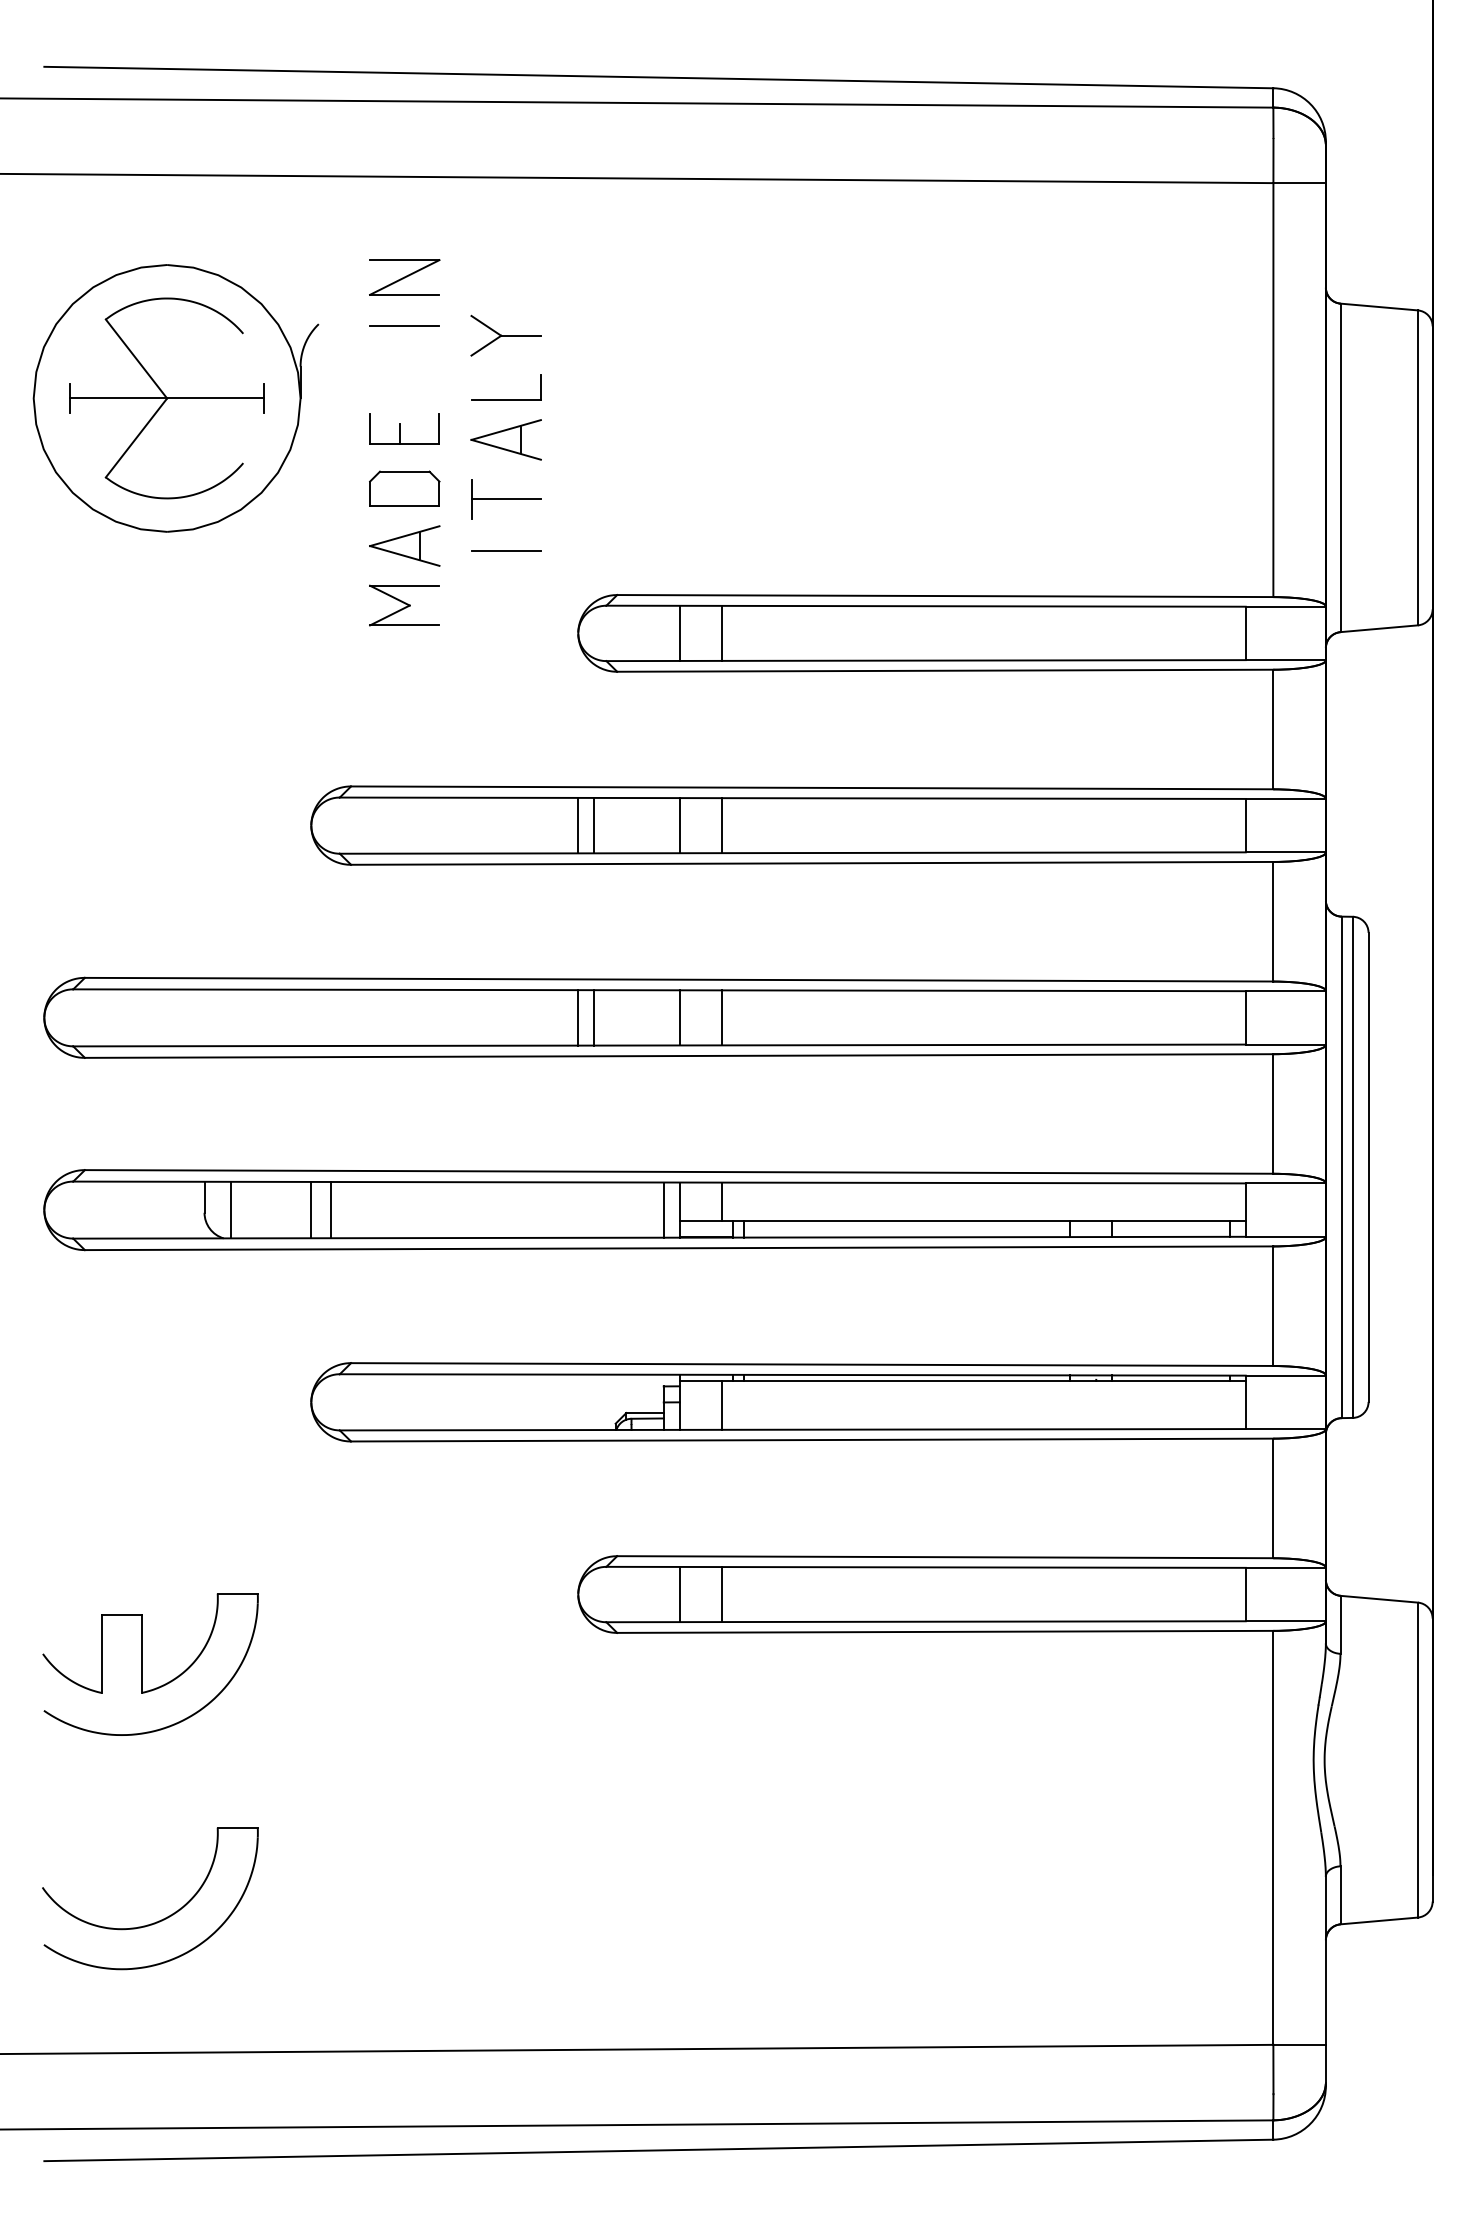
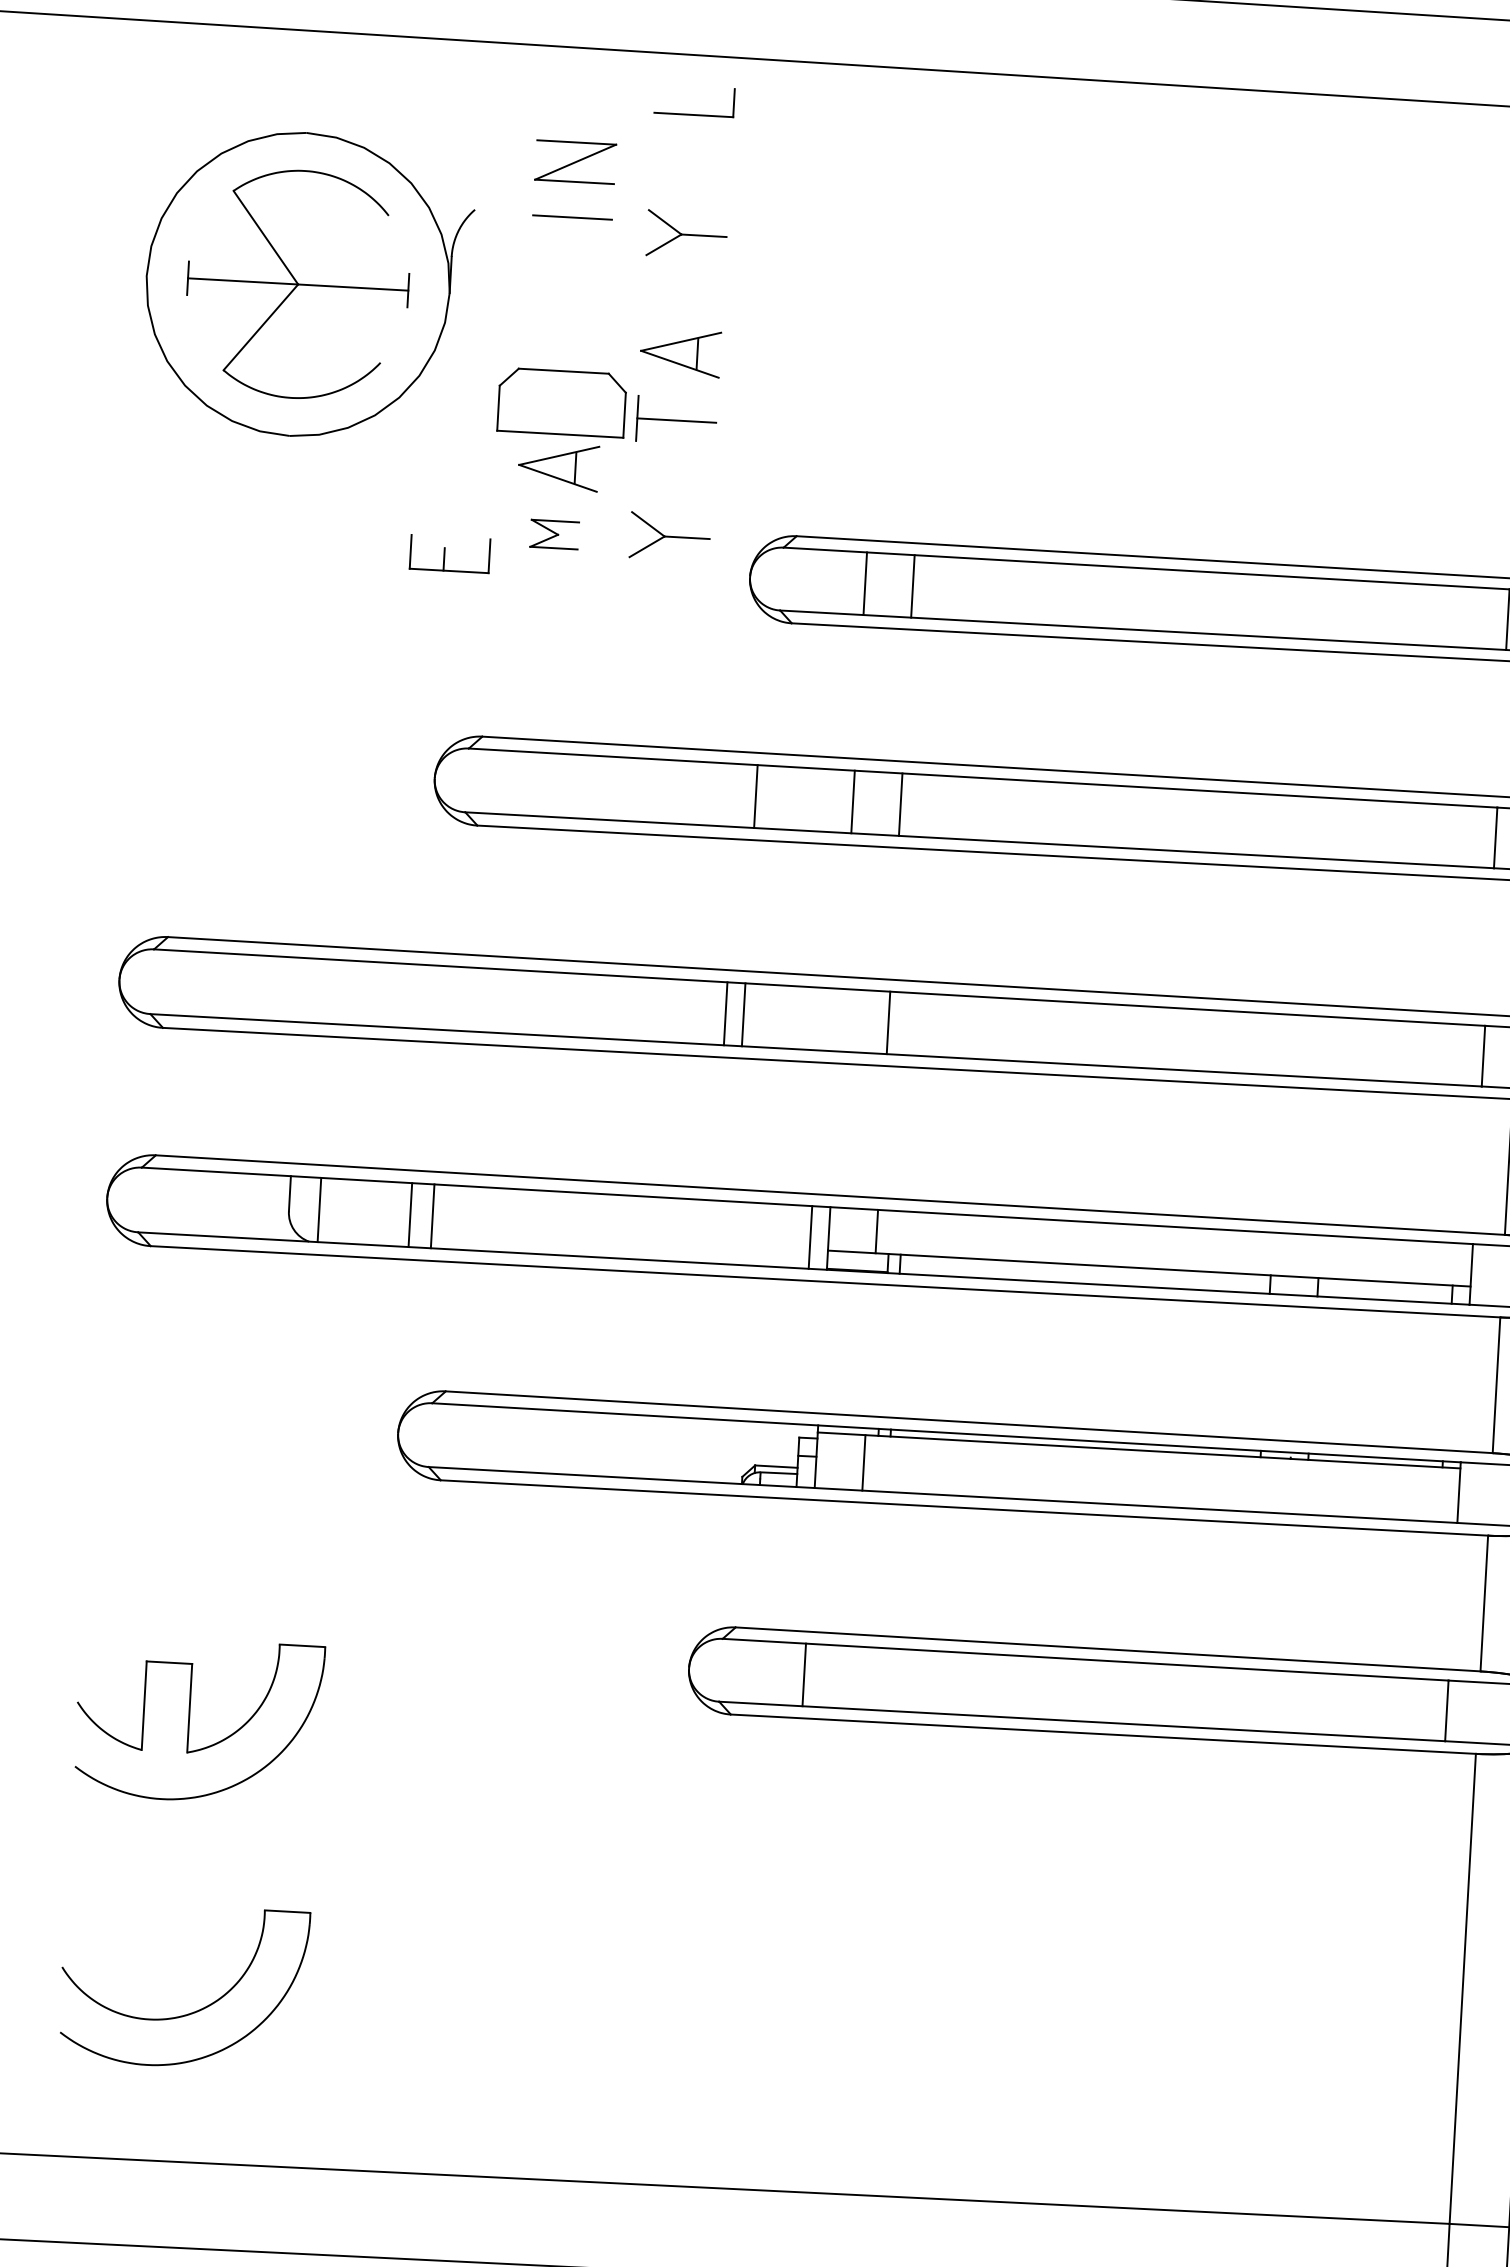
part: (506, 399) -> (694, 114), moved
part: (404, 428) -> (449, 553), moved
part: (404, 488) -> (561, 401), size x1.6
line: (505, 550) -> (672, 478), removed
part: (505, 601) -> (669, 536), added
part: (404, 605) -> (554, 534), size x0.6
line: (578, 825) -> (738, 795), removed
line: (679, 1017) -> (840, 1019), removed
line: (721, 1594) -> (851, 1677), removed

